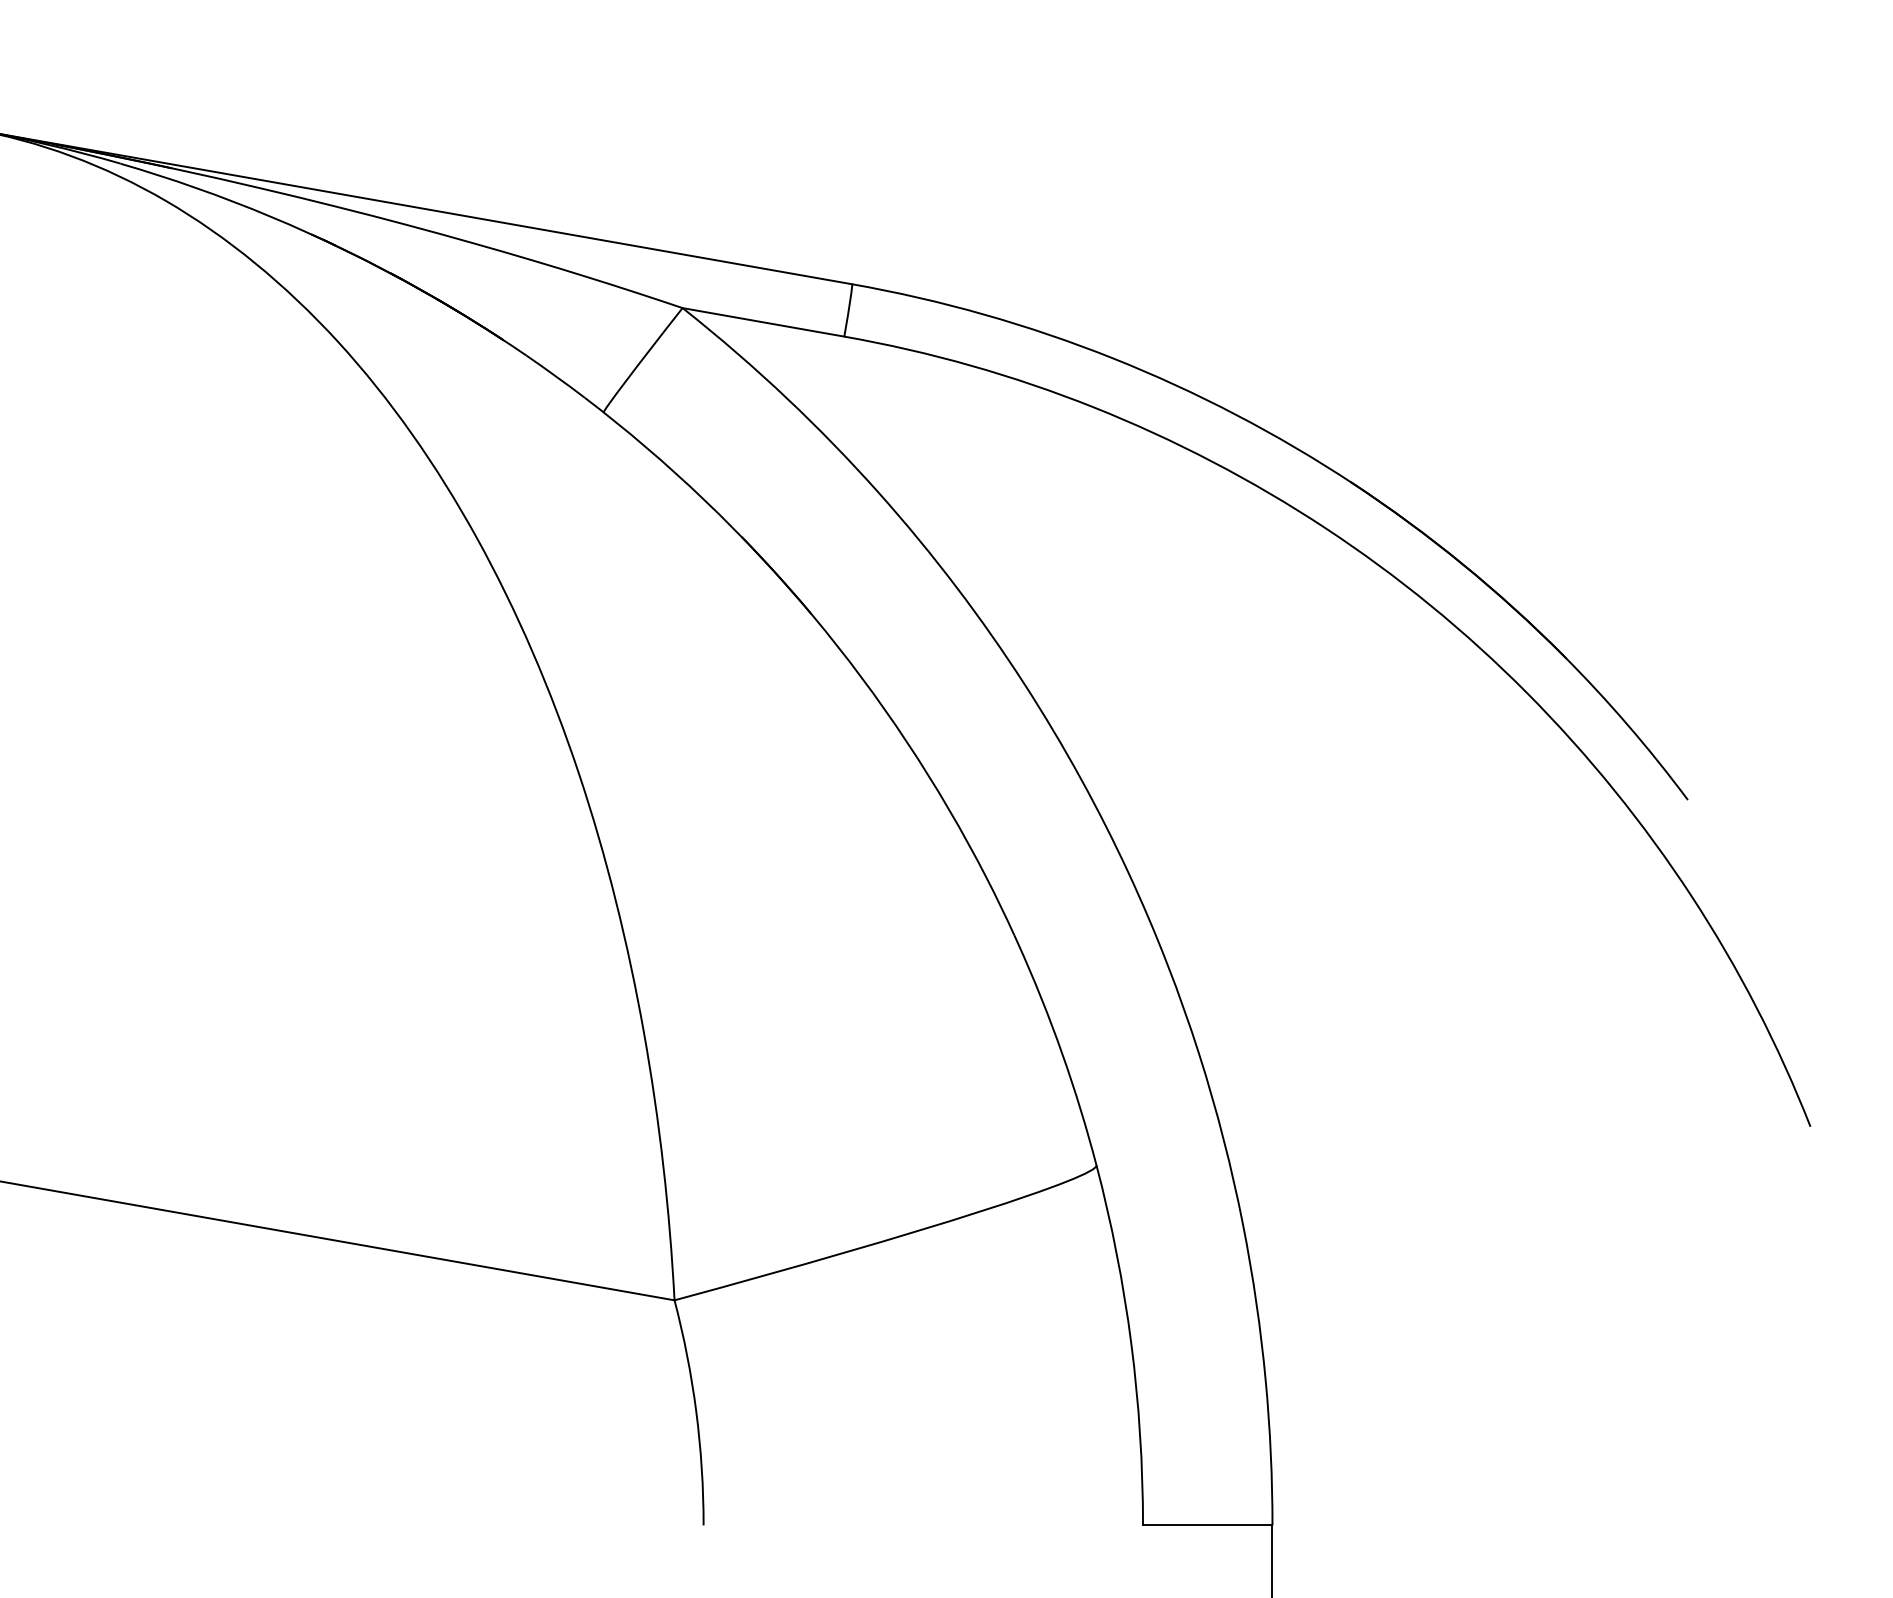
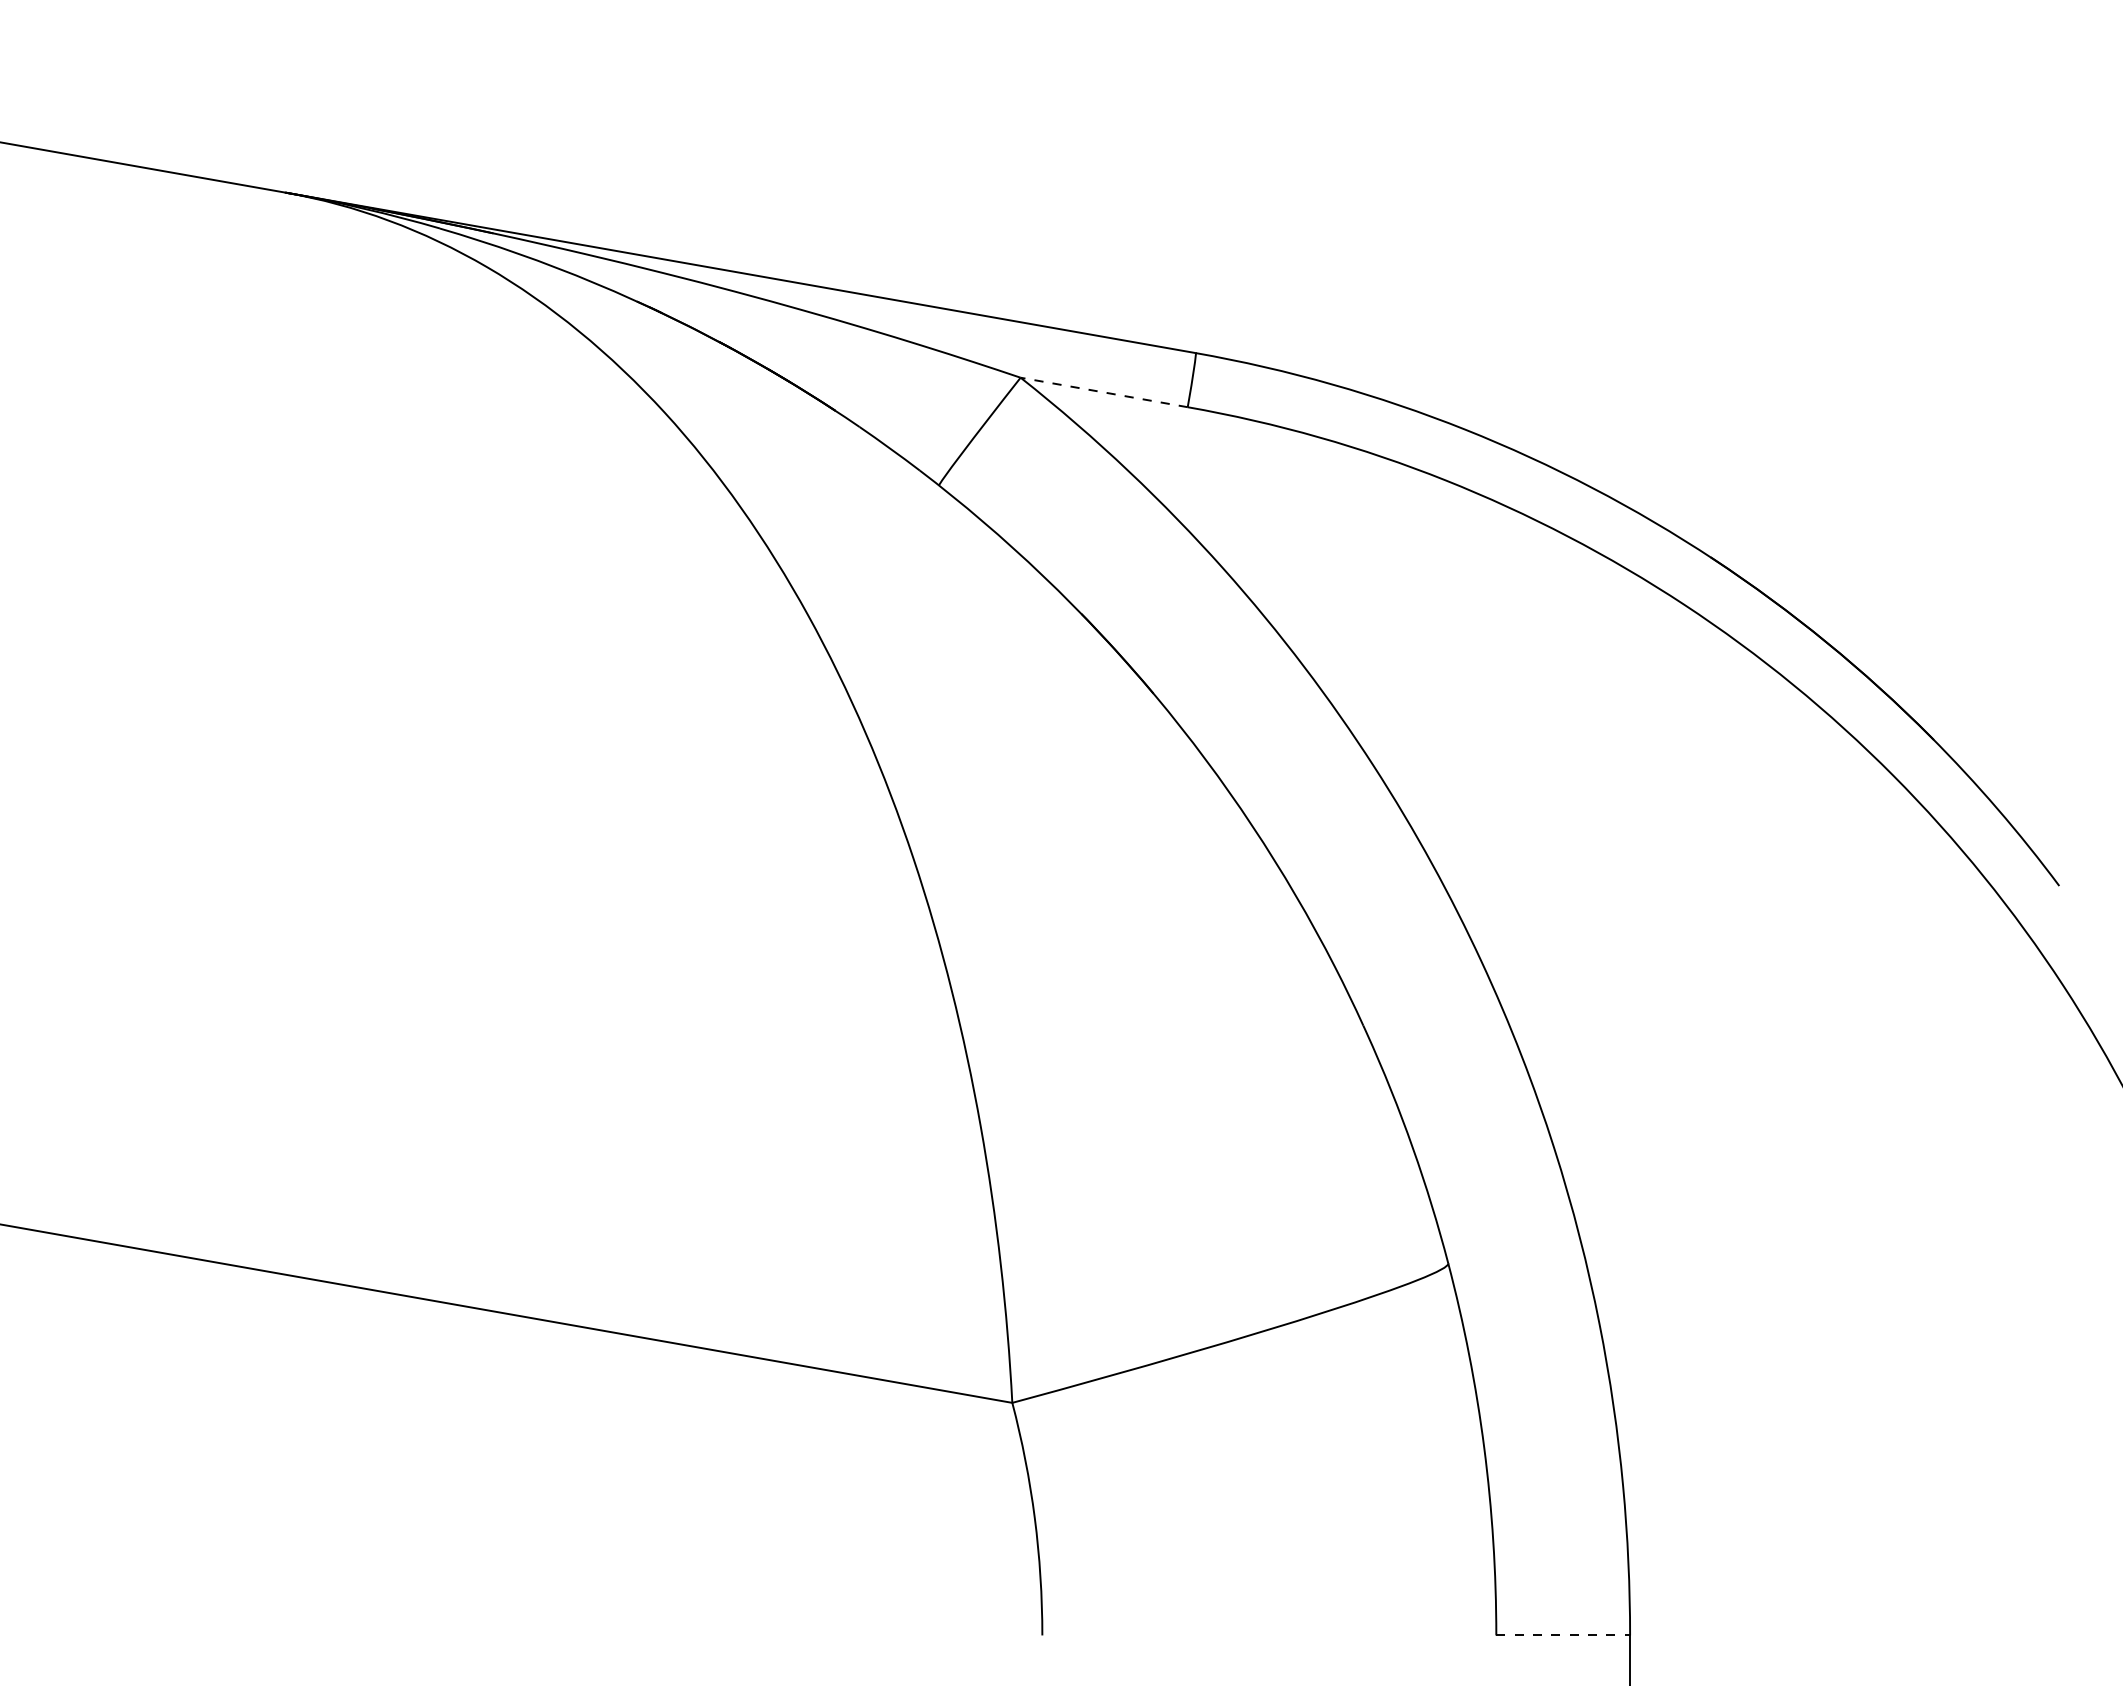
line: (763, 322) -> (1104, 392), solid -> dashed
line: (1208, 1525) -> (1563, 1635), solid -> dashed

